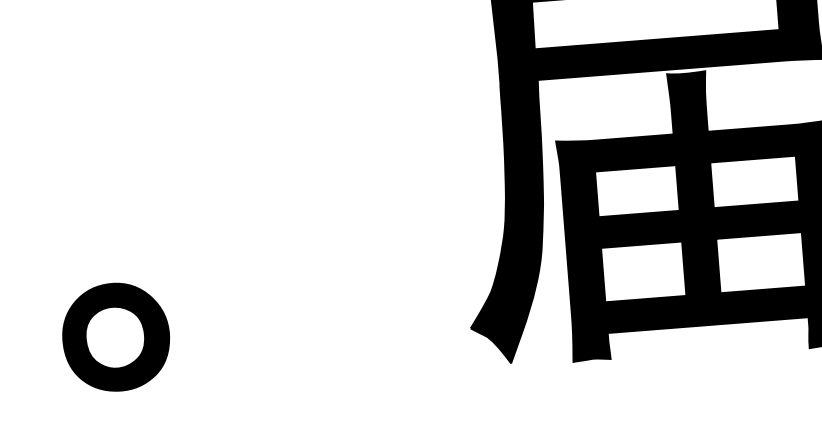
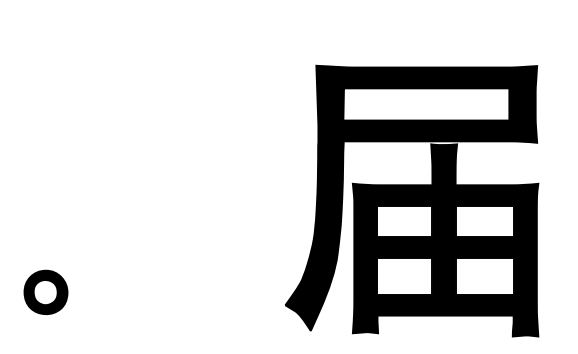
part: (115, 337) -> (45, 292), size x0.6

